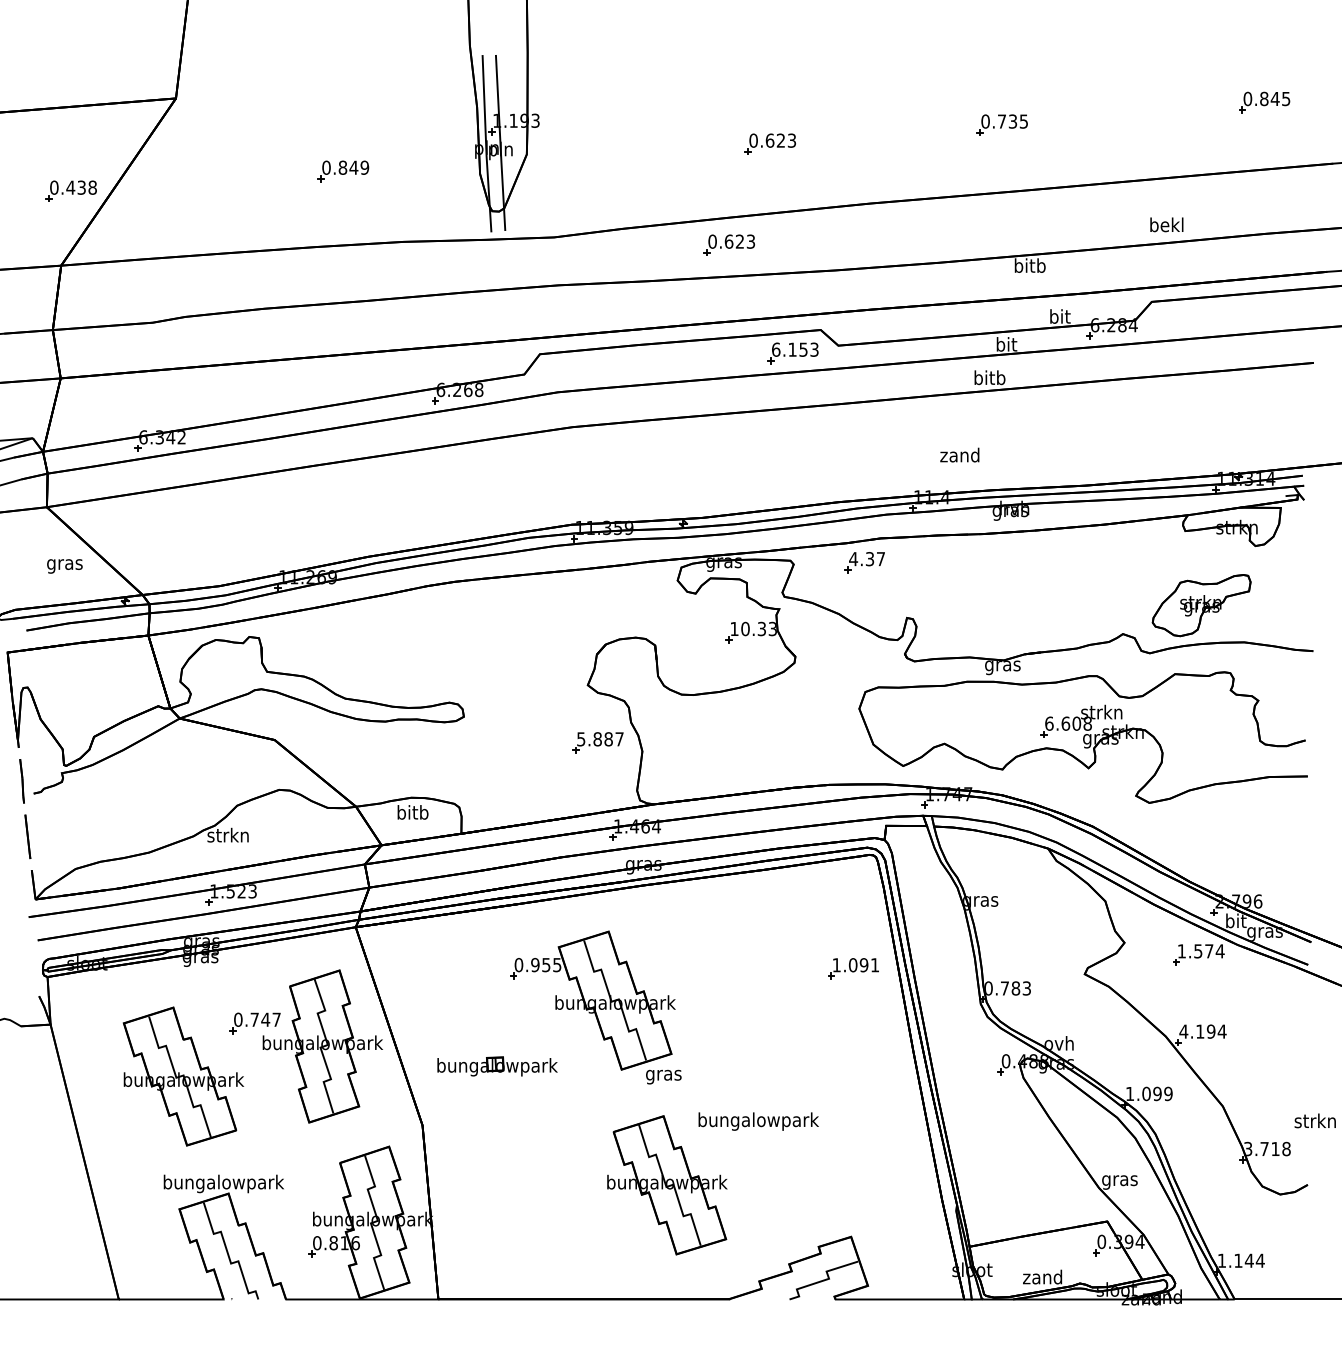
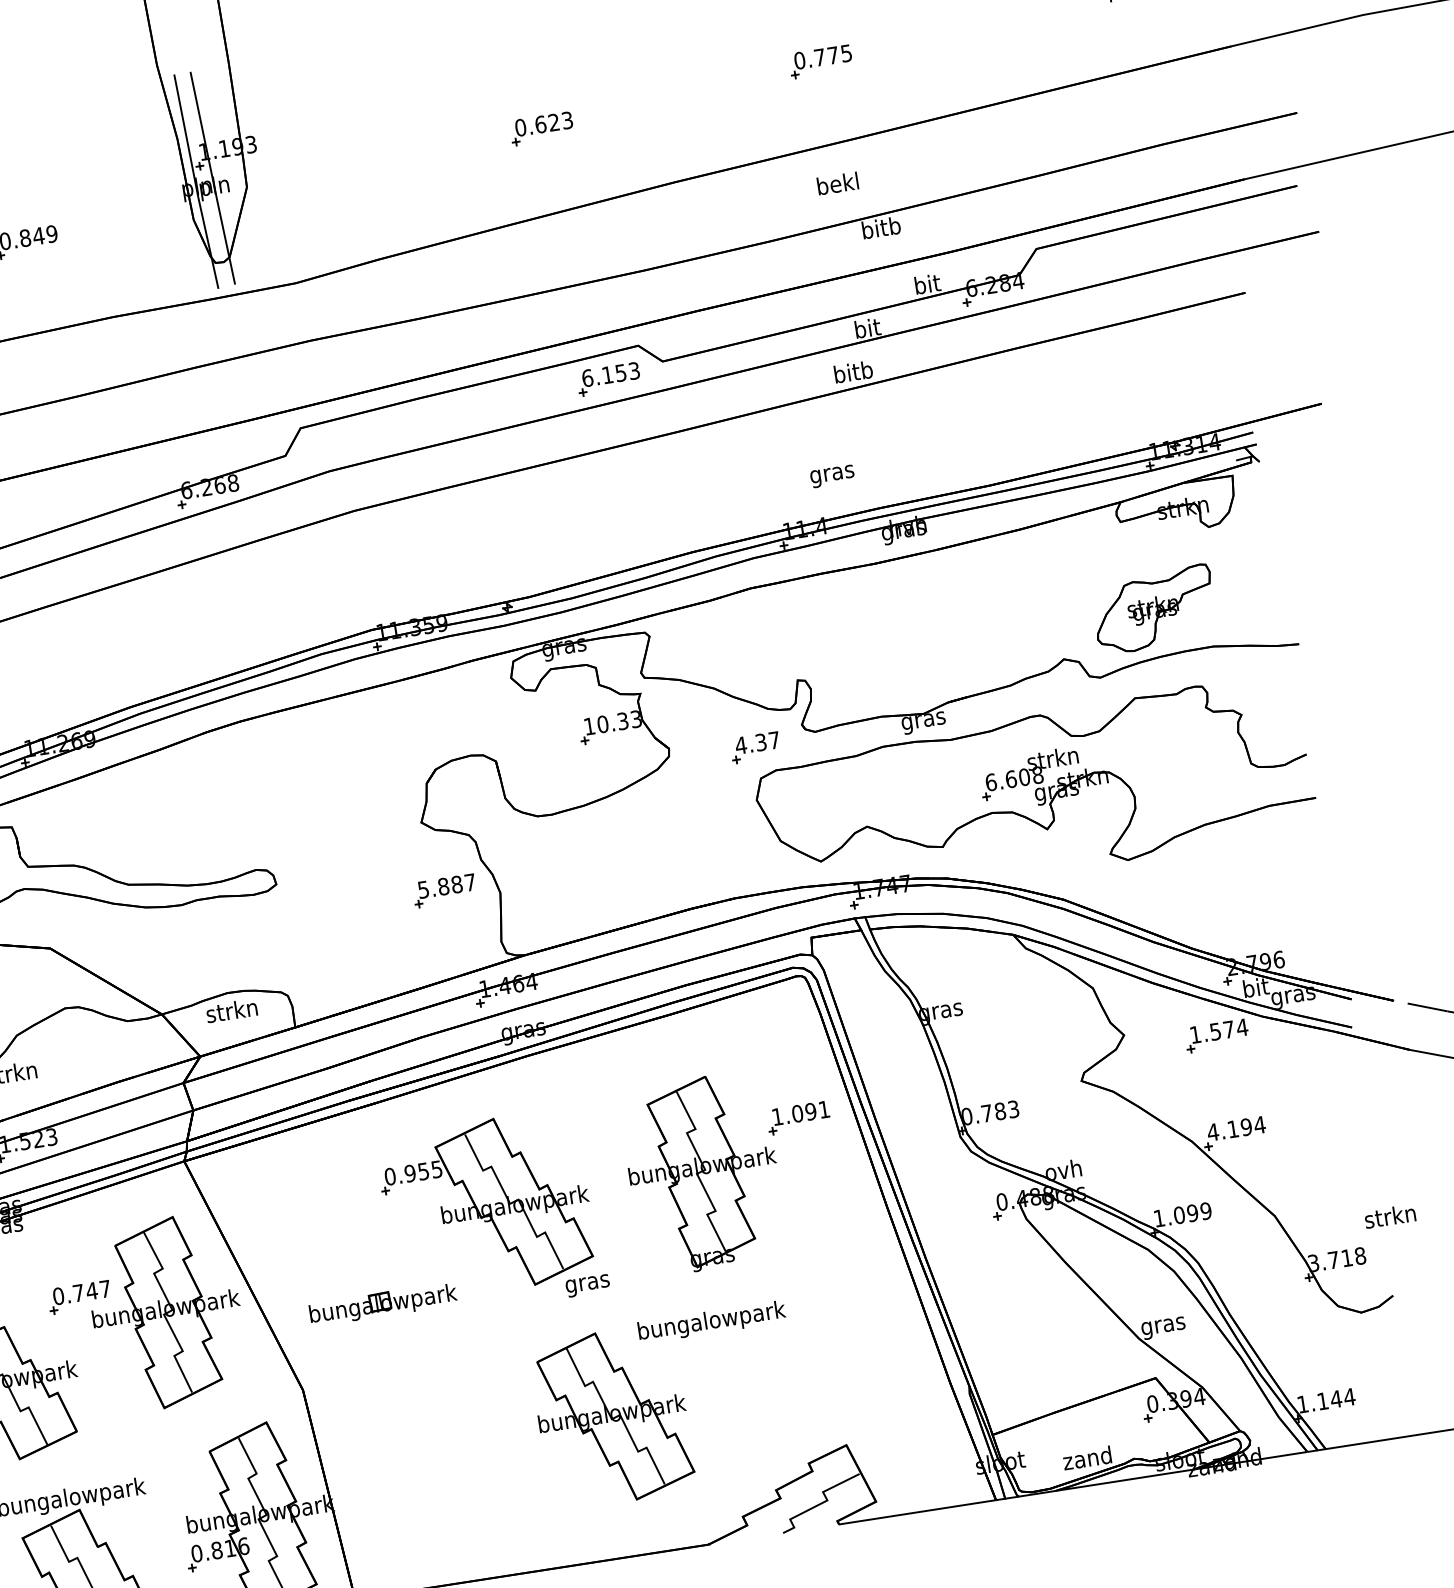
text: (1012, 121) -> (832, 55), 0.735 -> 0.775
text: (1166, 224) -> (837, 183), moved
part: (728, 244) -> (509, 258), removed
text: (959, 456) -> (831, 473), zand -> gras
part: (864, 562) -> (755, 747), moved
text: (412, 812) -> (231, 1010), bitb -> strkn
part: (770, 1001) -> (703, 1173), added

